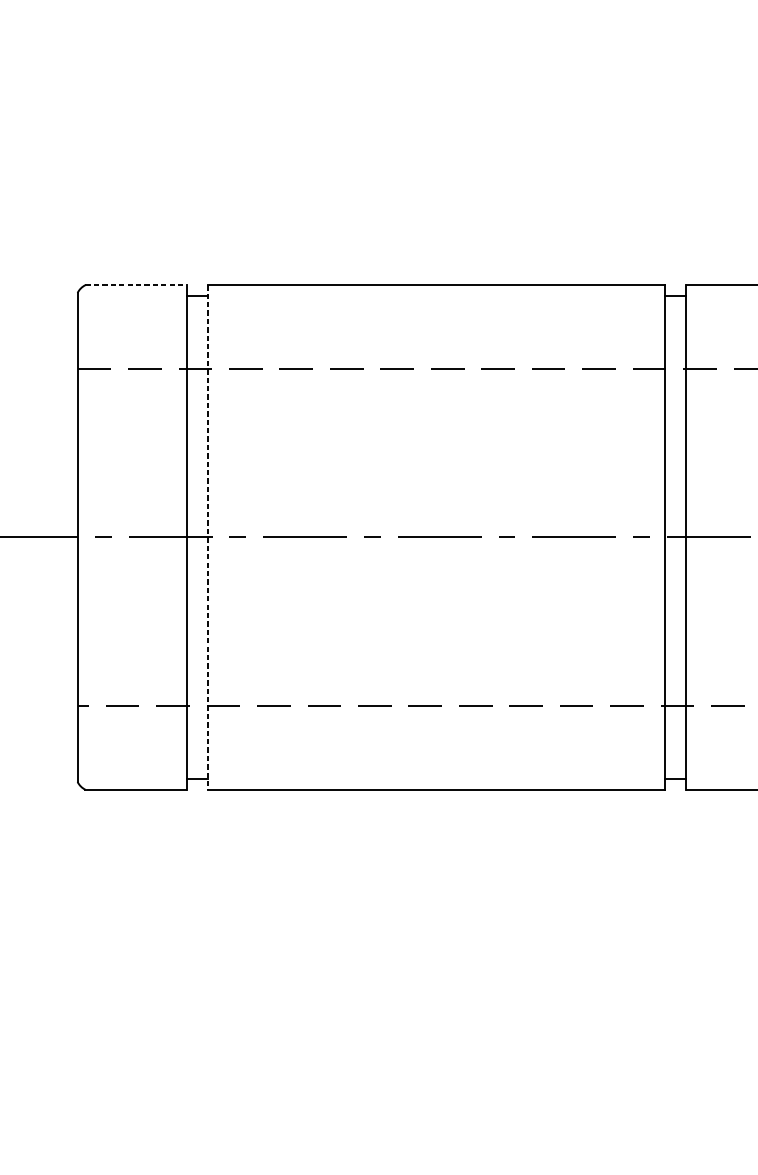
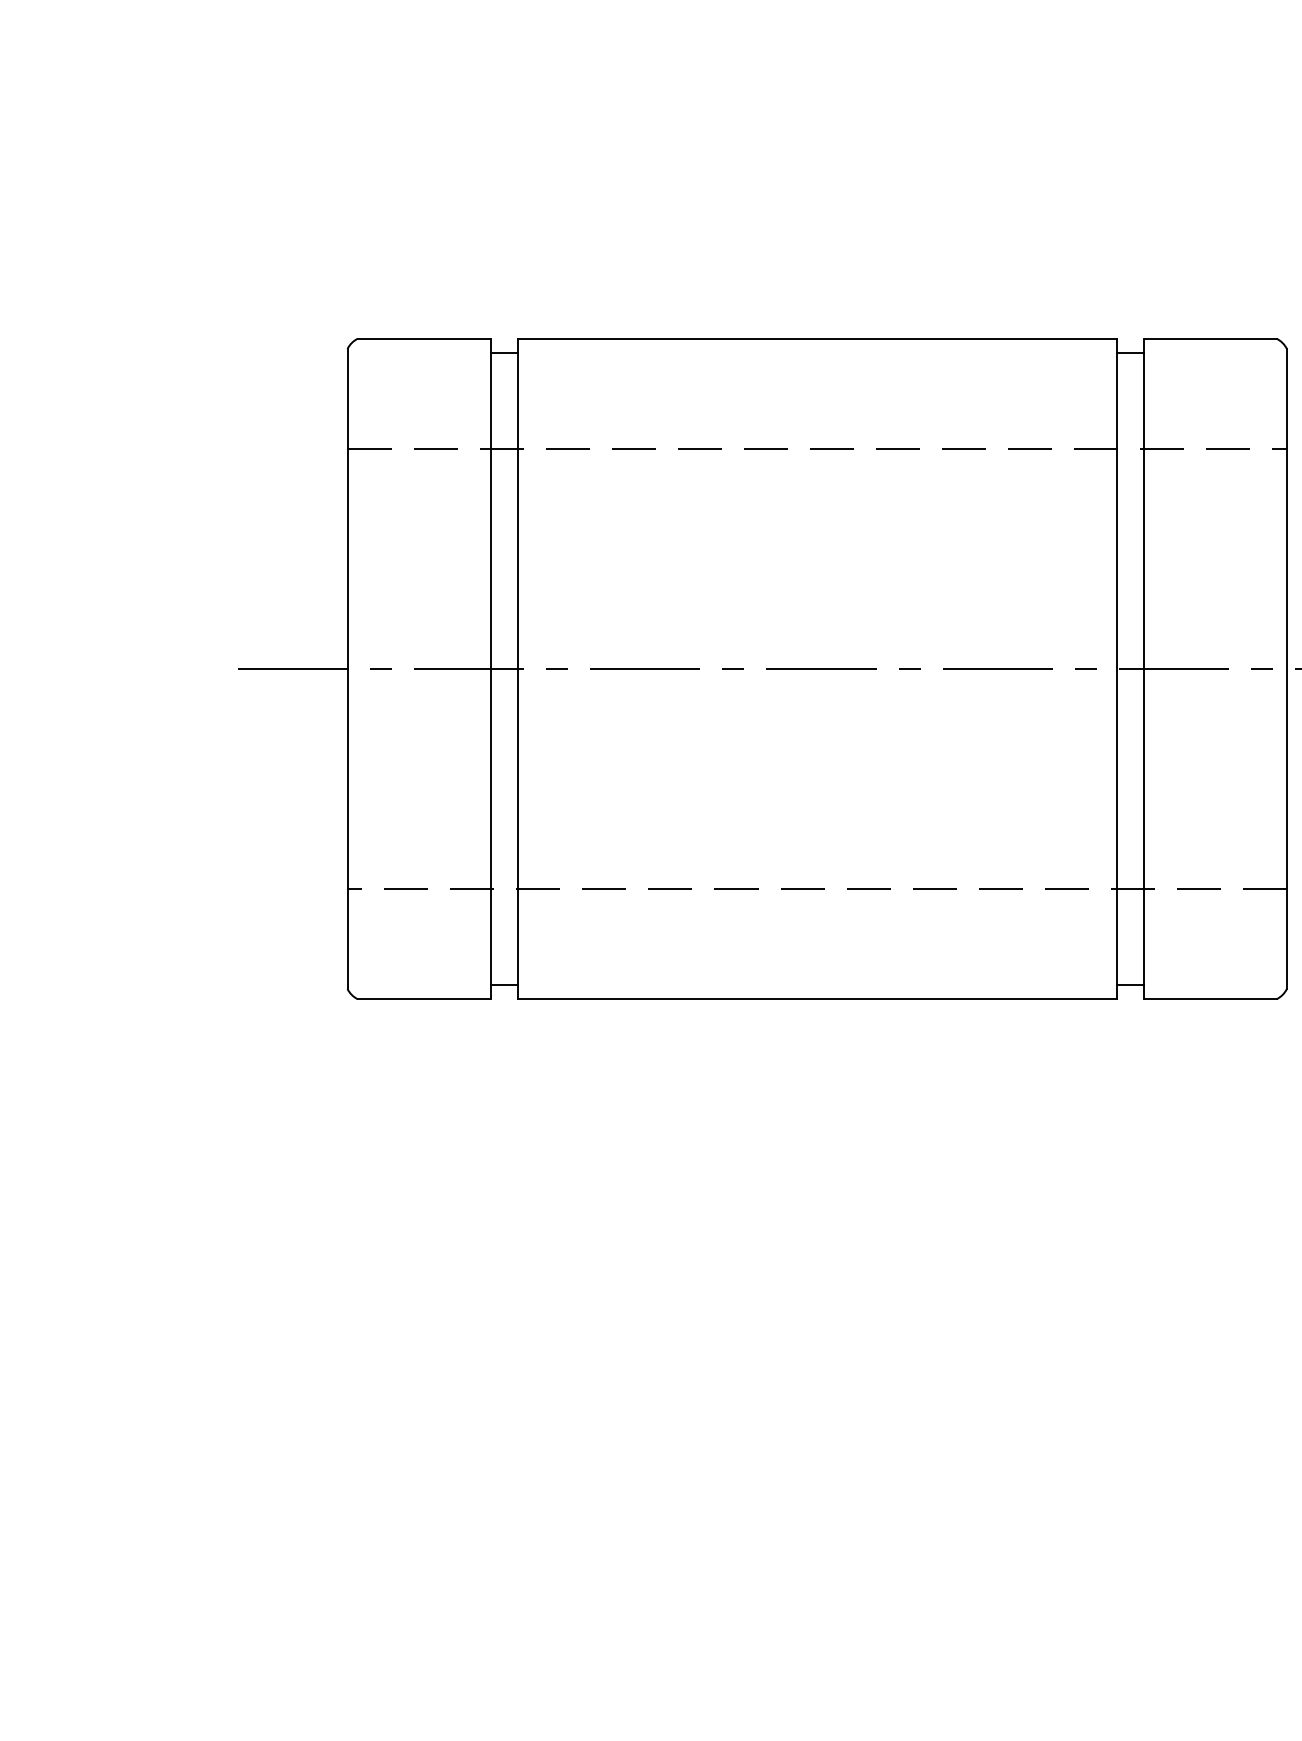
line: (136, 284) -> (424, 338), dashed -> solid
line: (207, 537) -> (517, 669), dashed -> solid

